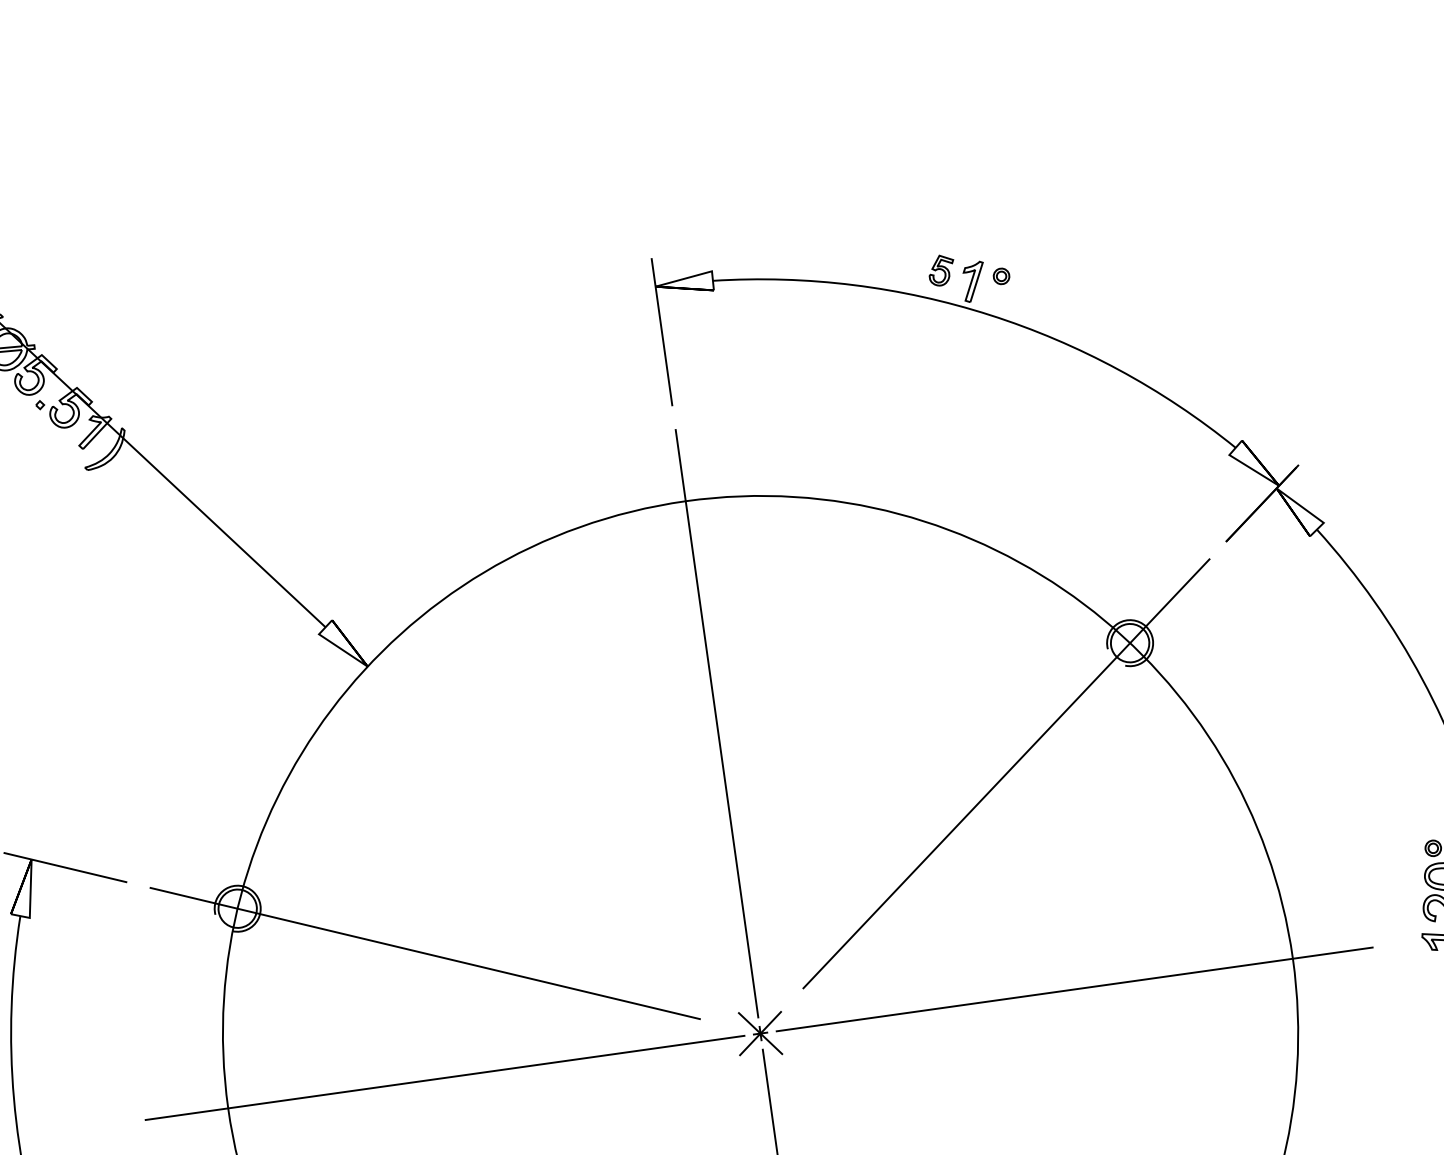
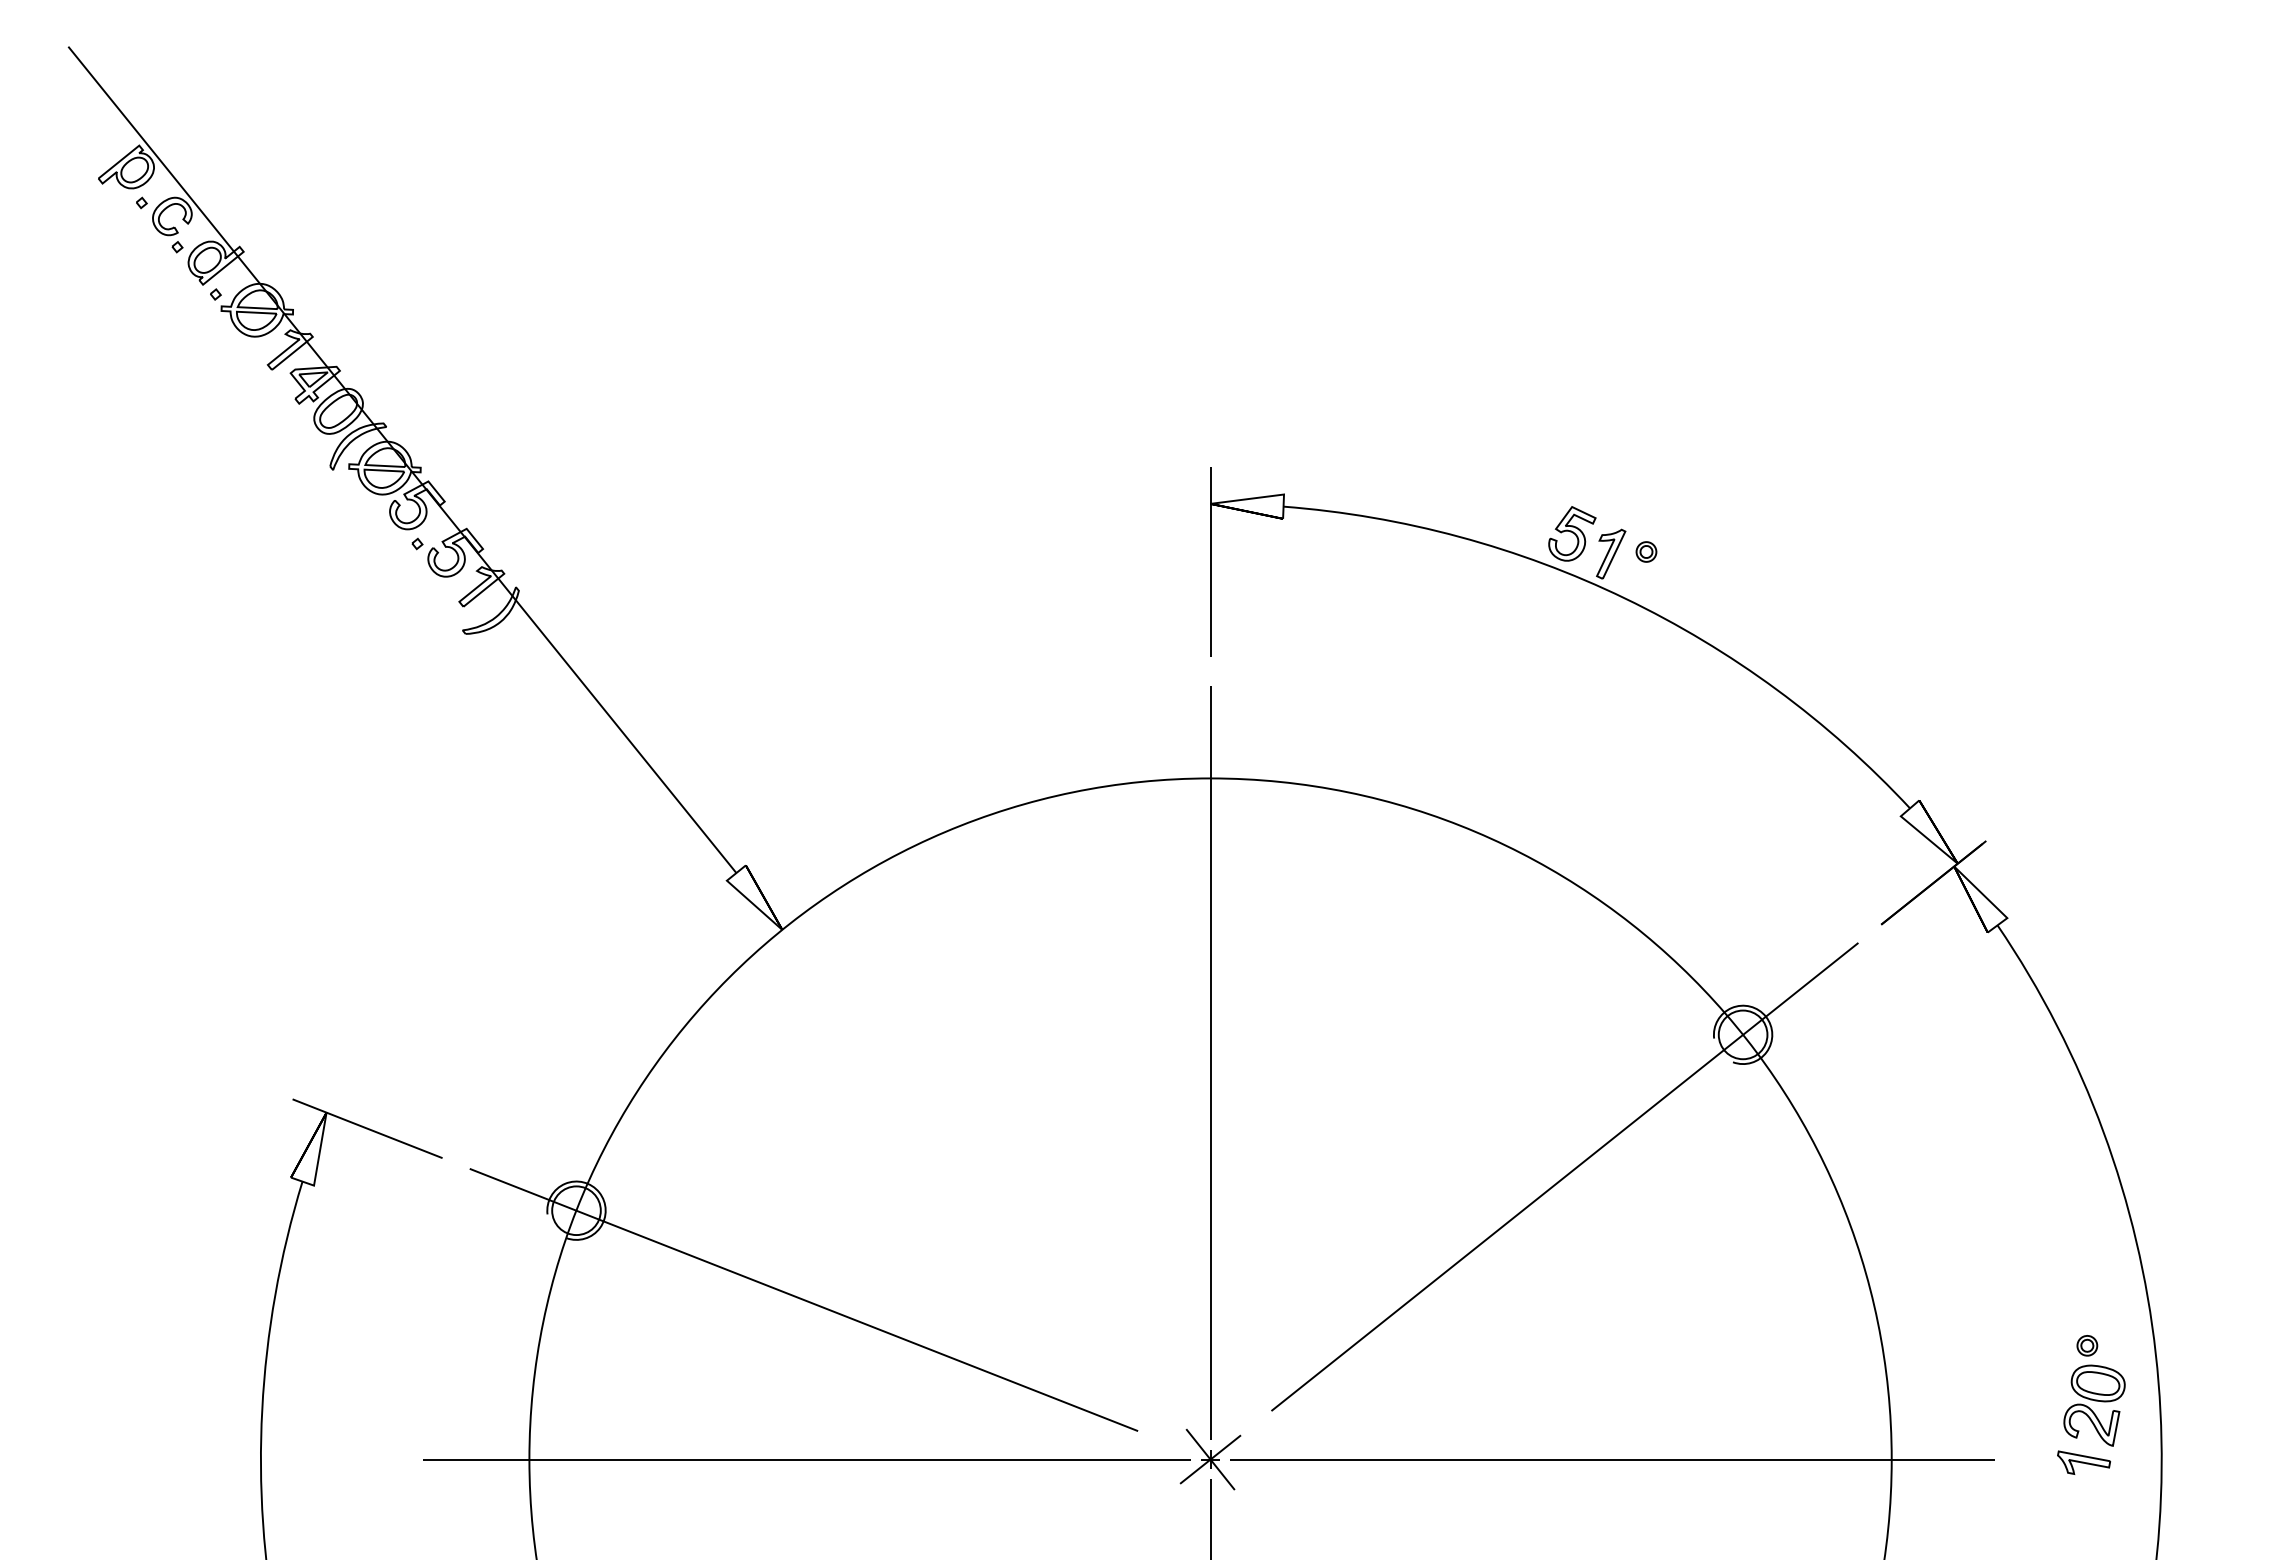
part: (941, 270) -> (1572, 533), size x1.43

